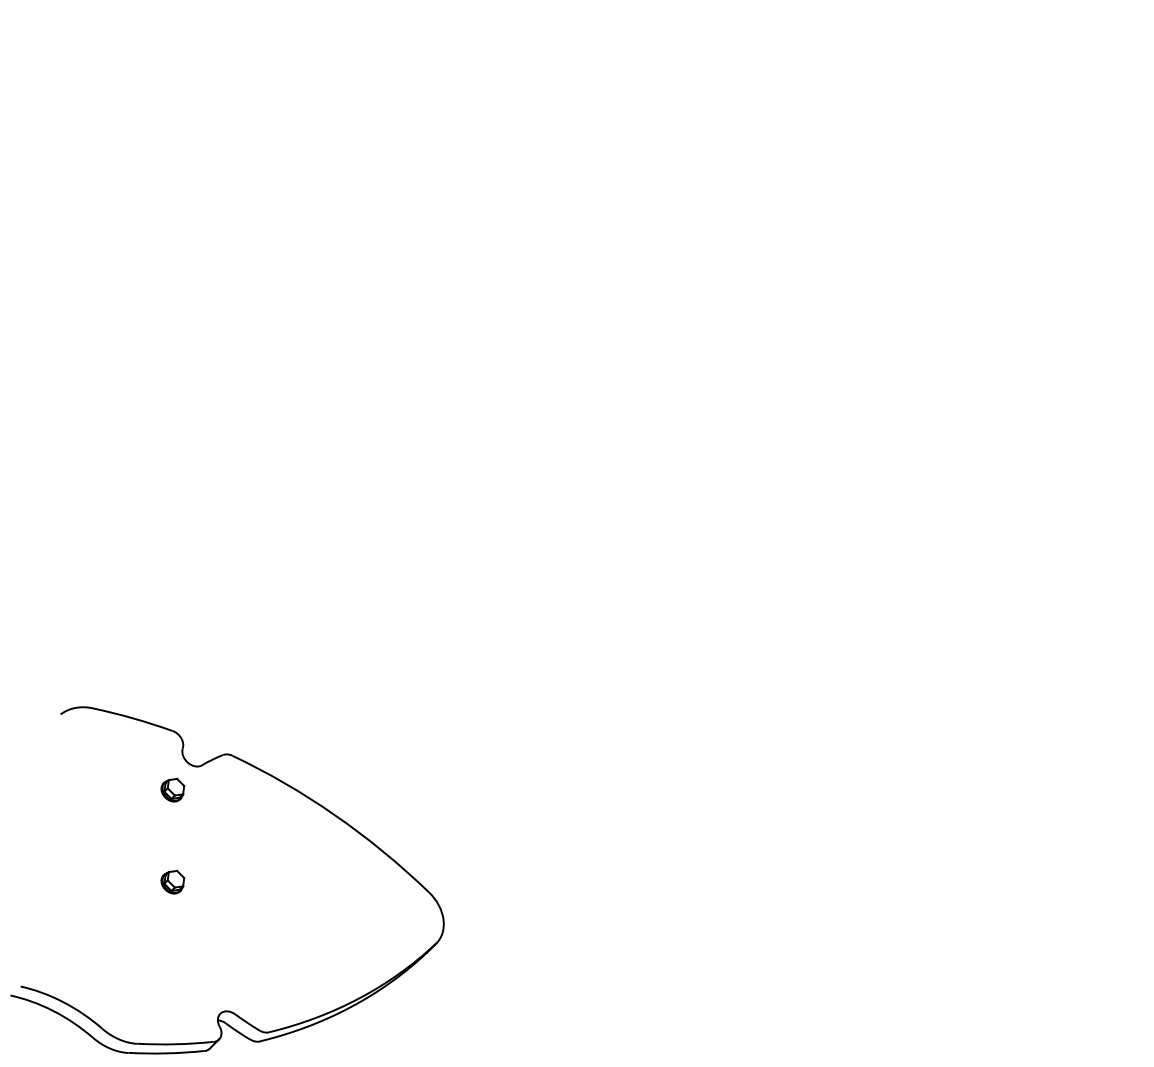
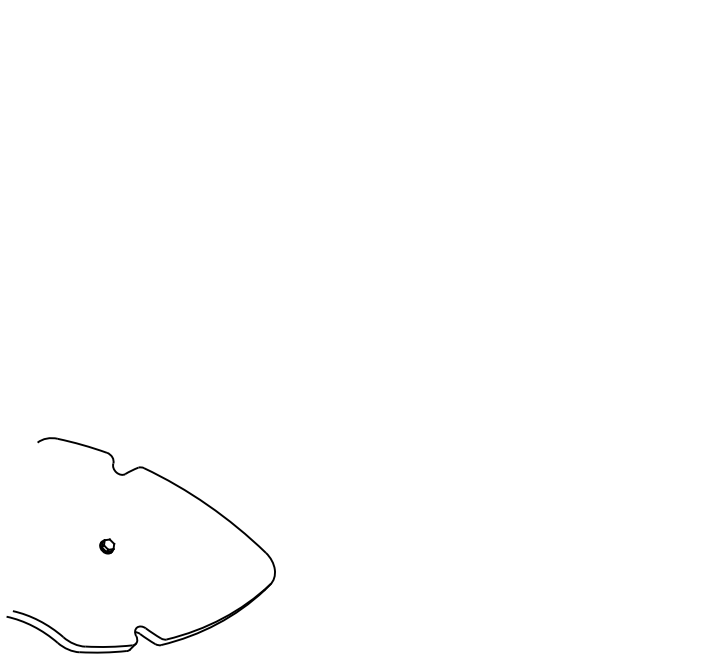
part: (173, 790) -> (107, 489), removed

